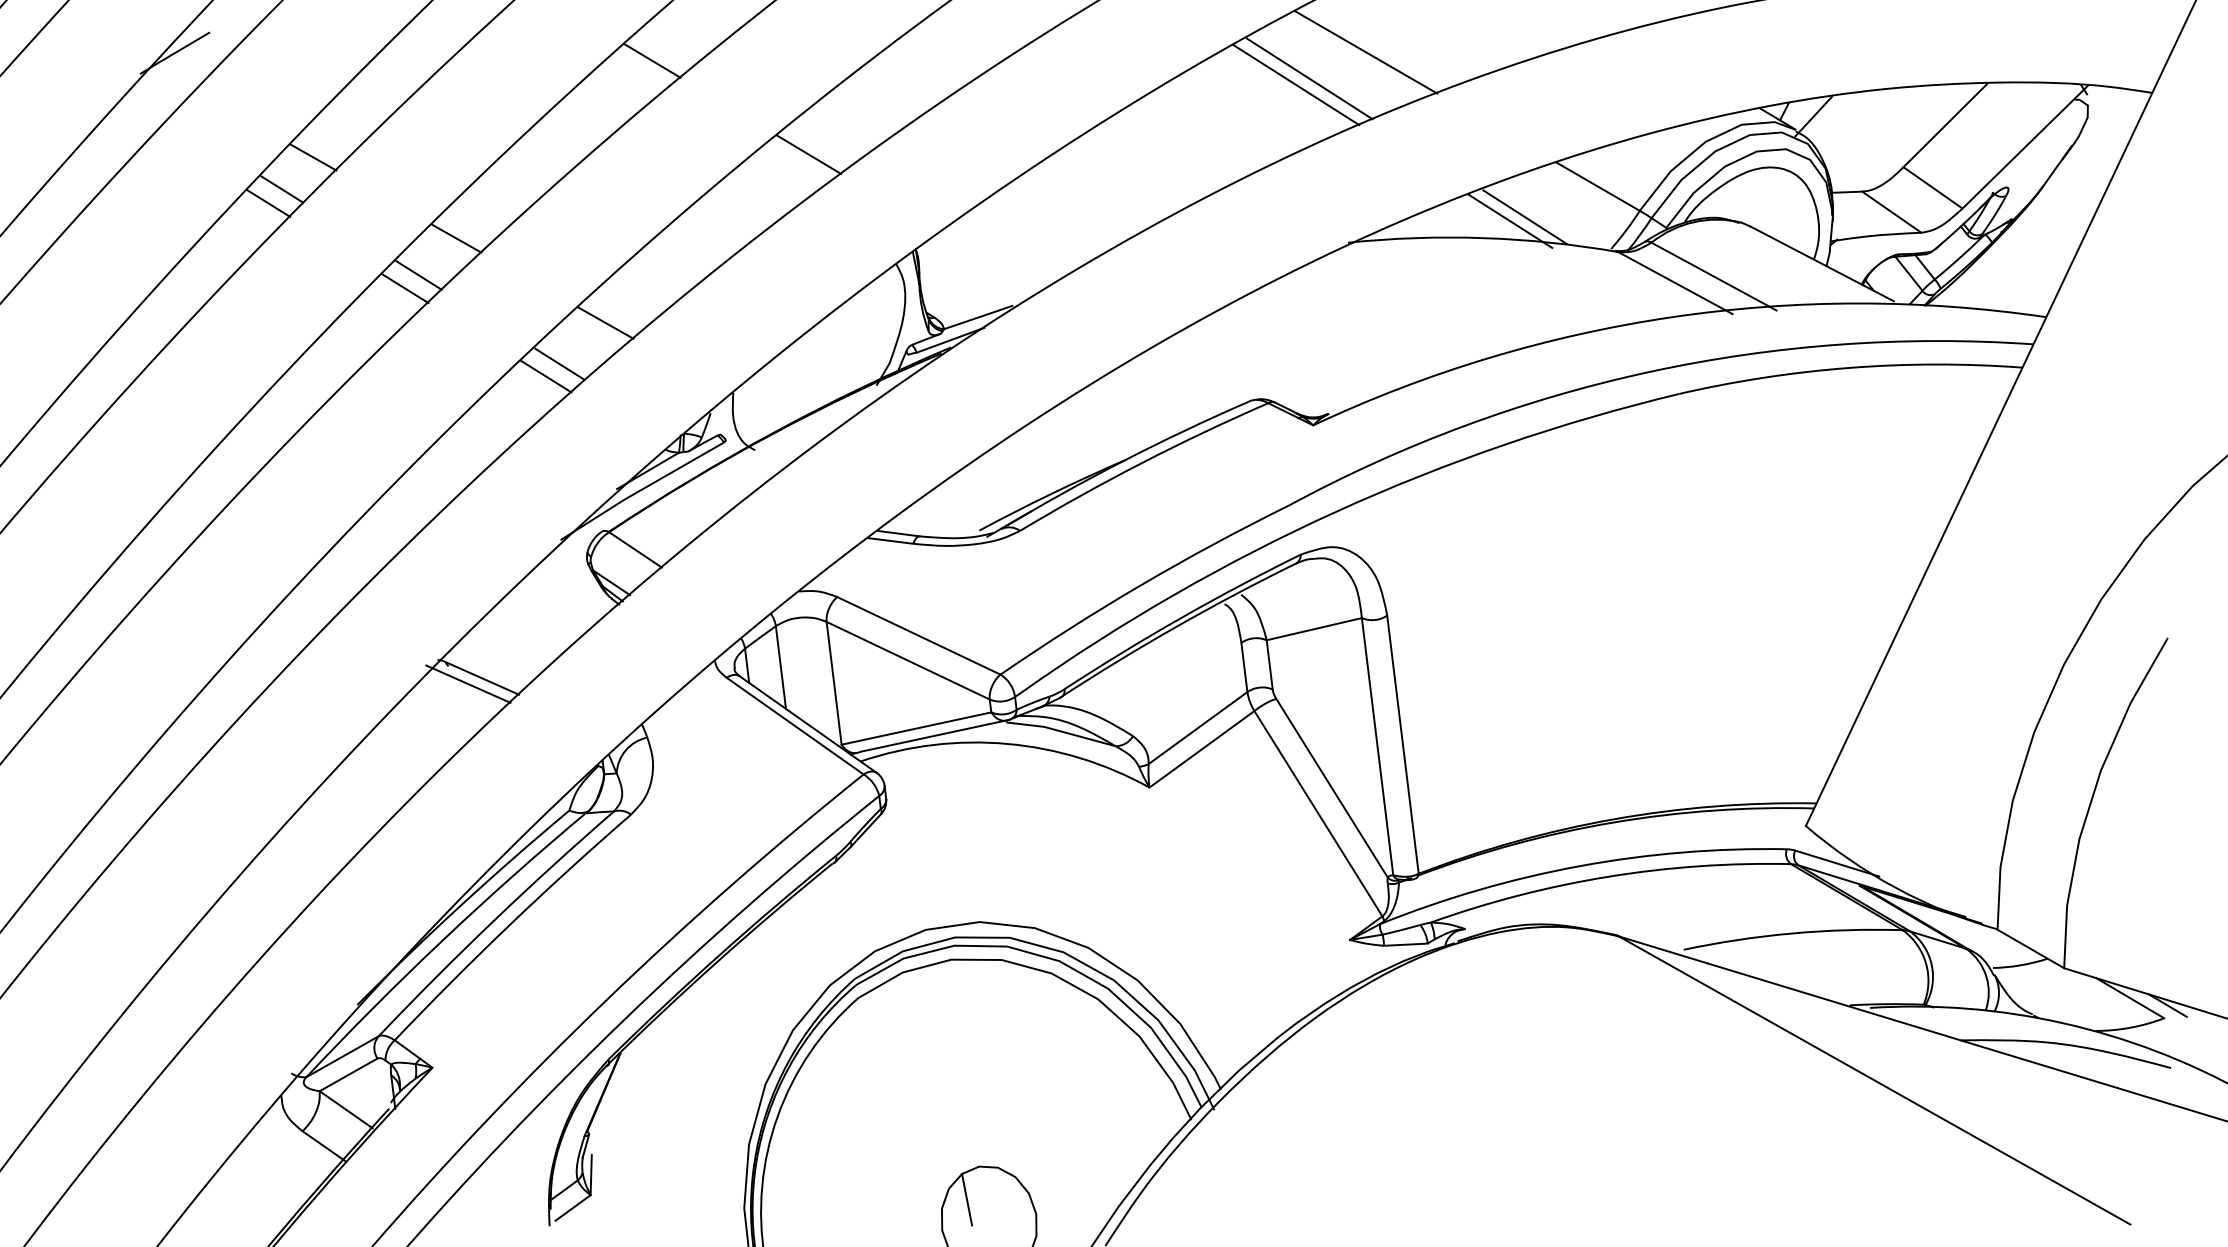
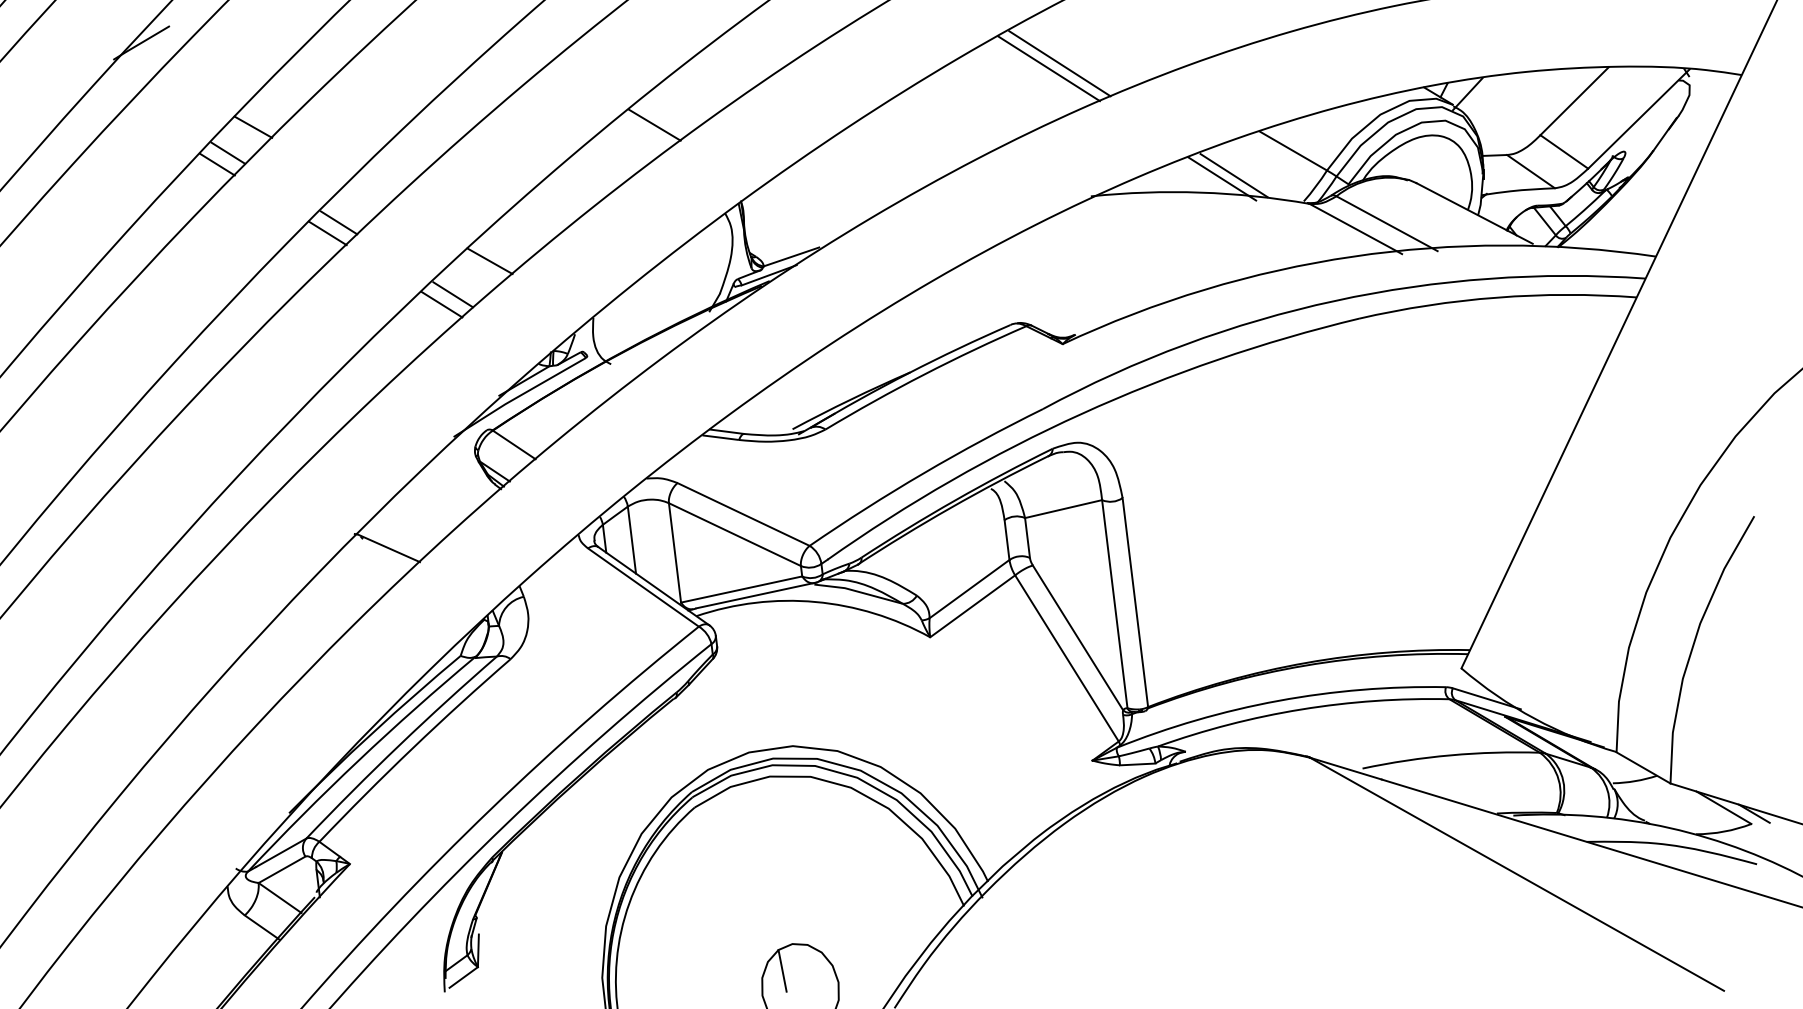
line: (1365, 52) -> (1105, 42), removed
line: (652, 60) -> (528, 48), removed
line: (456, 238) -> (369, 192), removed
line: (468, 683) -> (379, 553), removed

